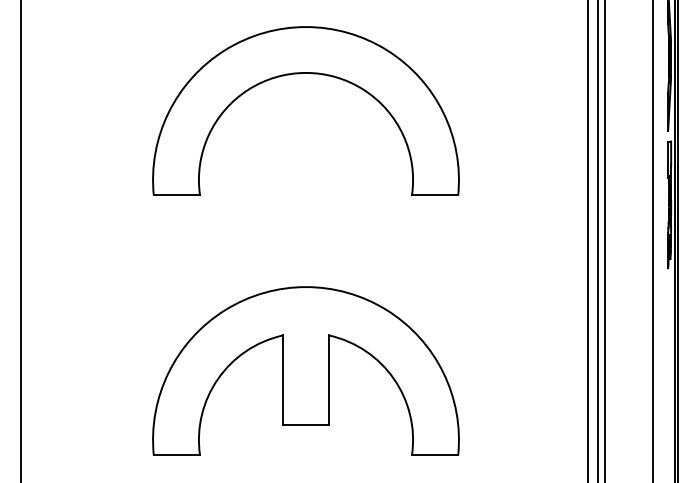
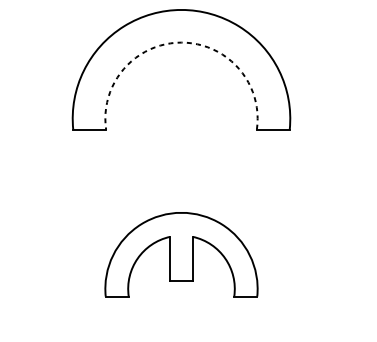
arc: (306, 72) -> (181, 42), solid -> dashed
part: (305, 370) -> (181, 254), size x0.7

